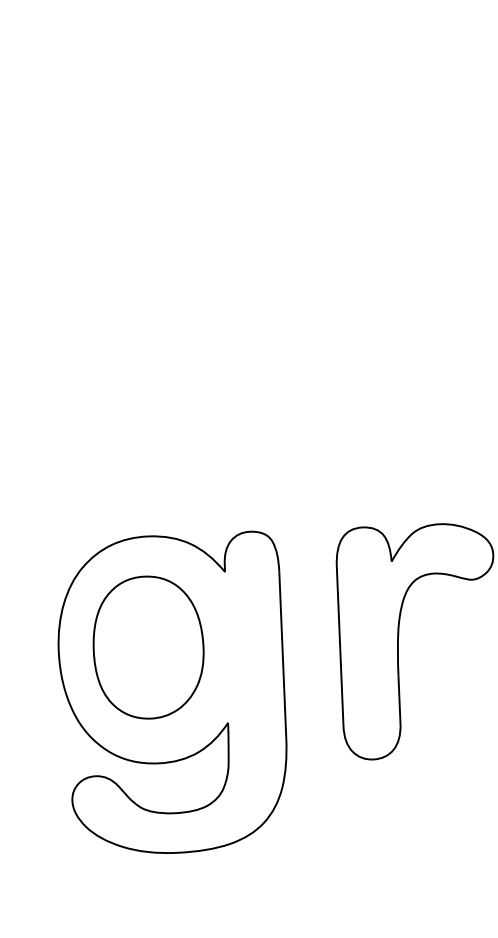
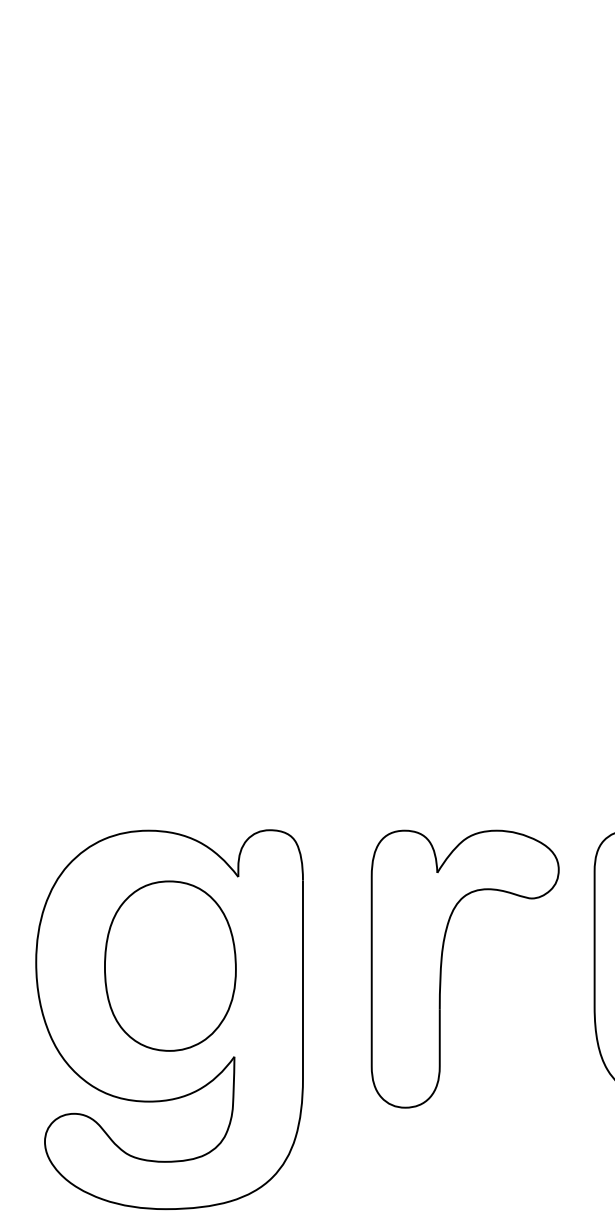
part: (148, 647) -> (170, 965), moved

